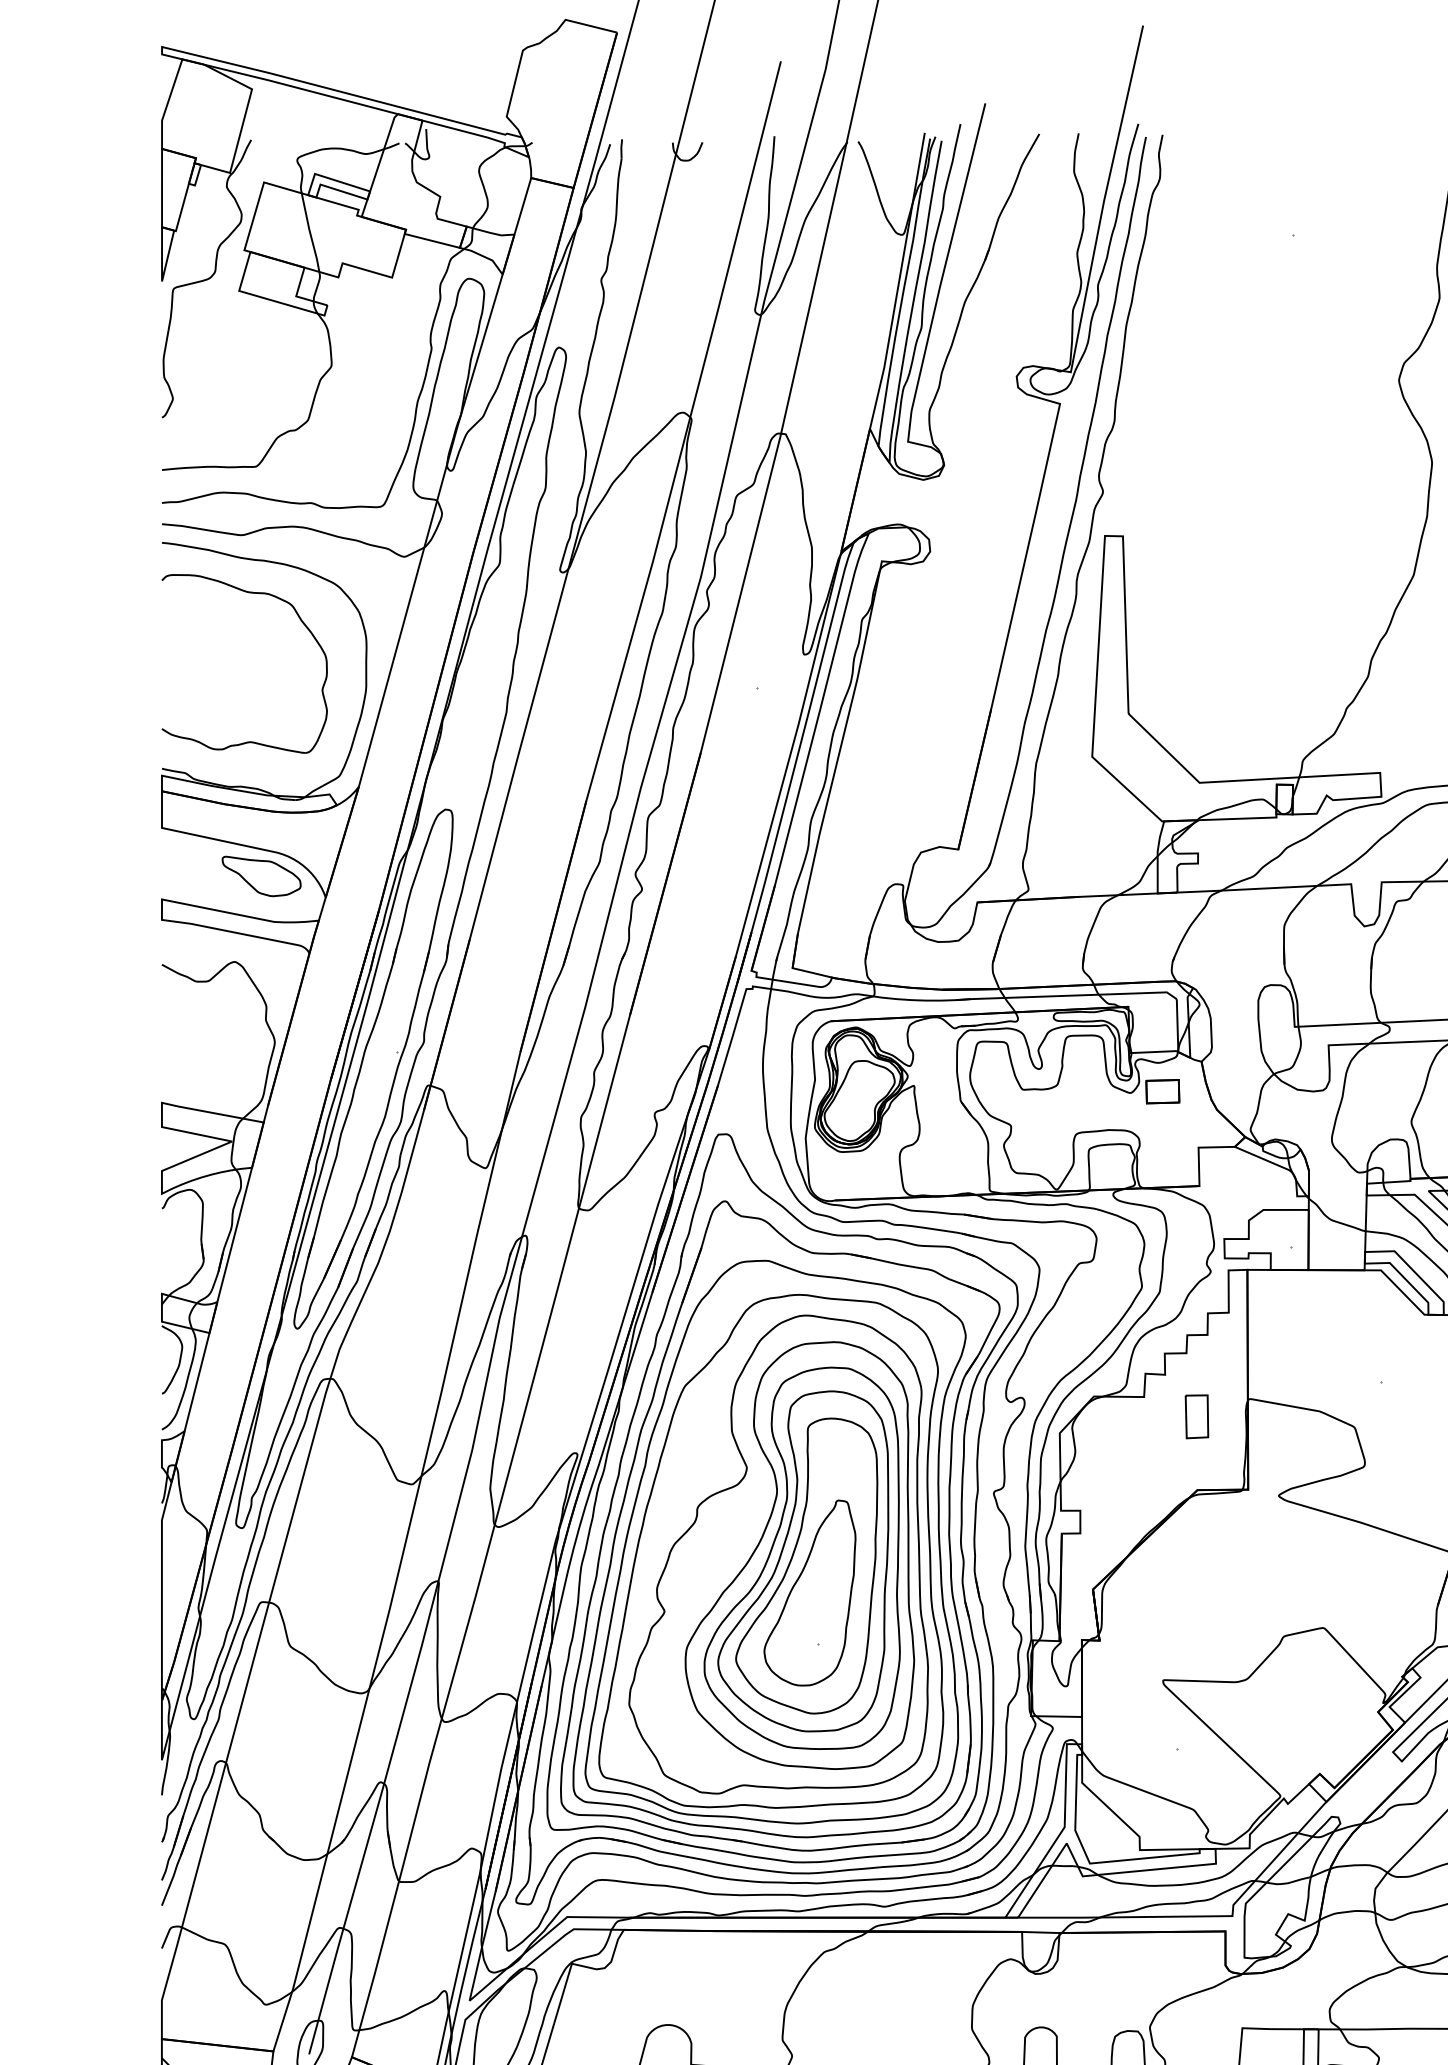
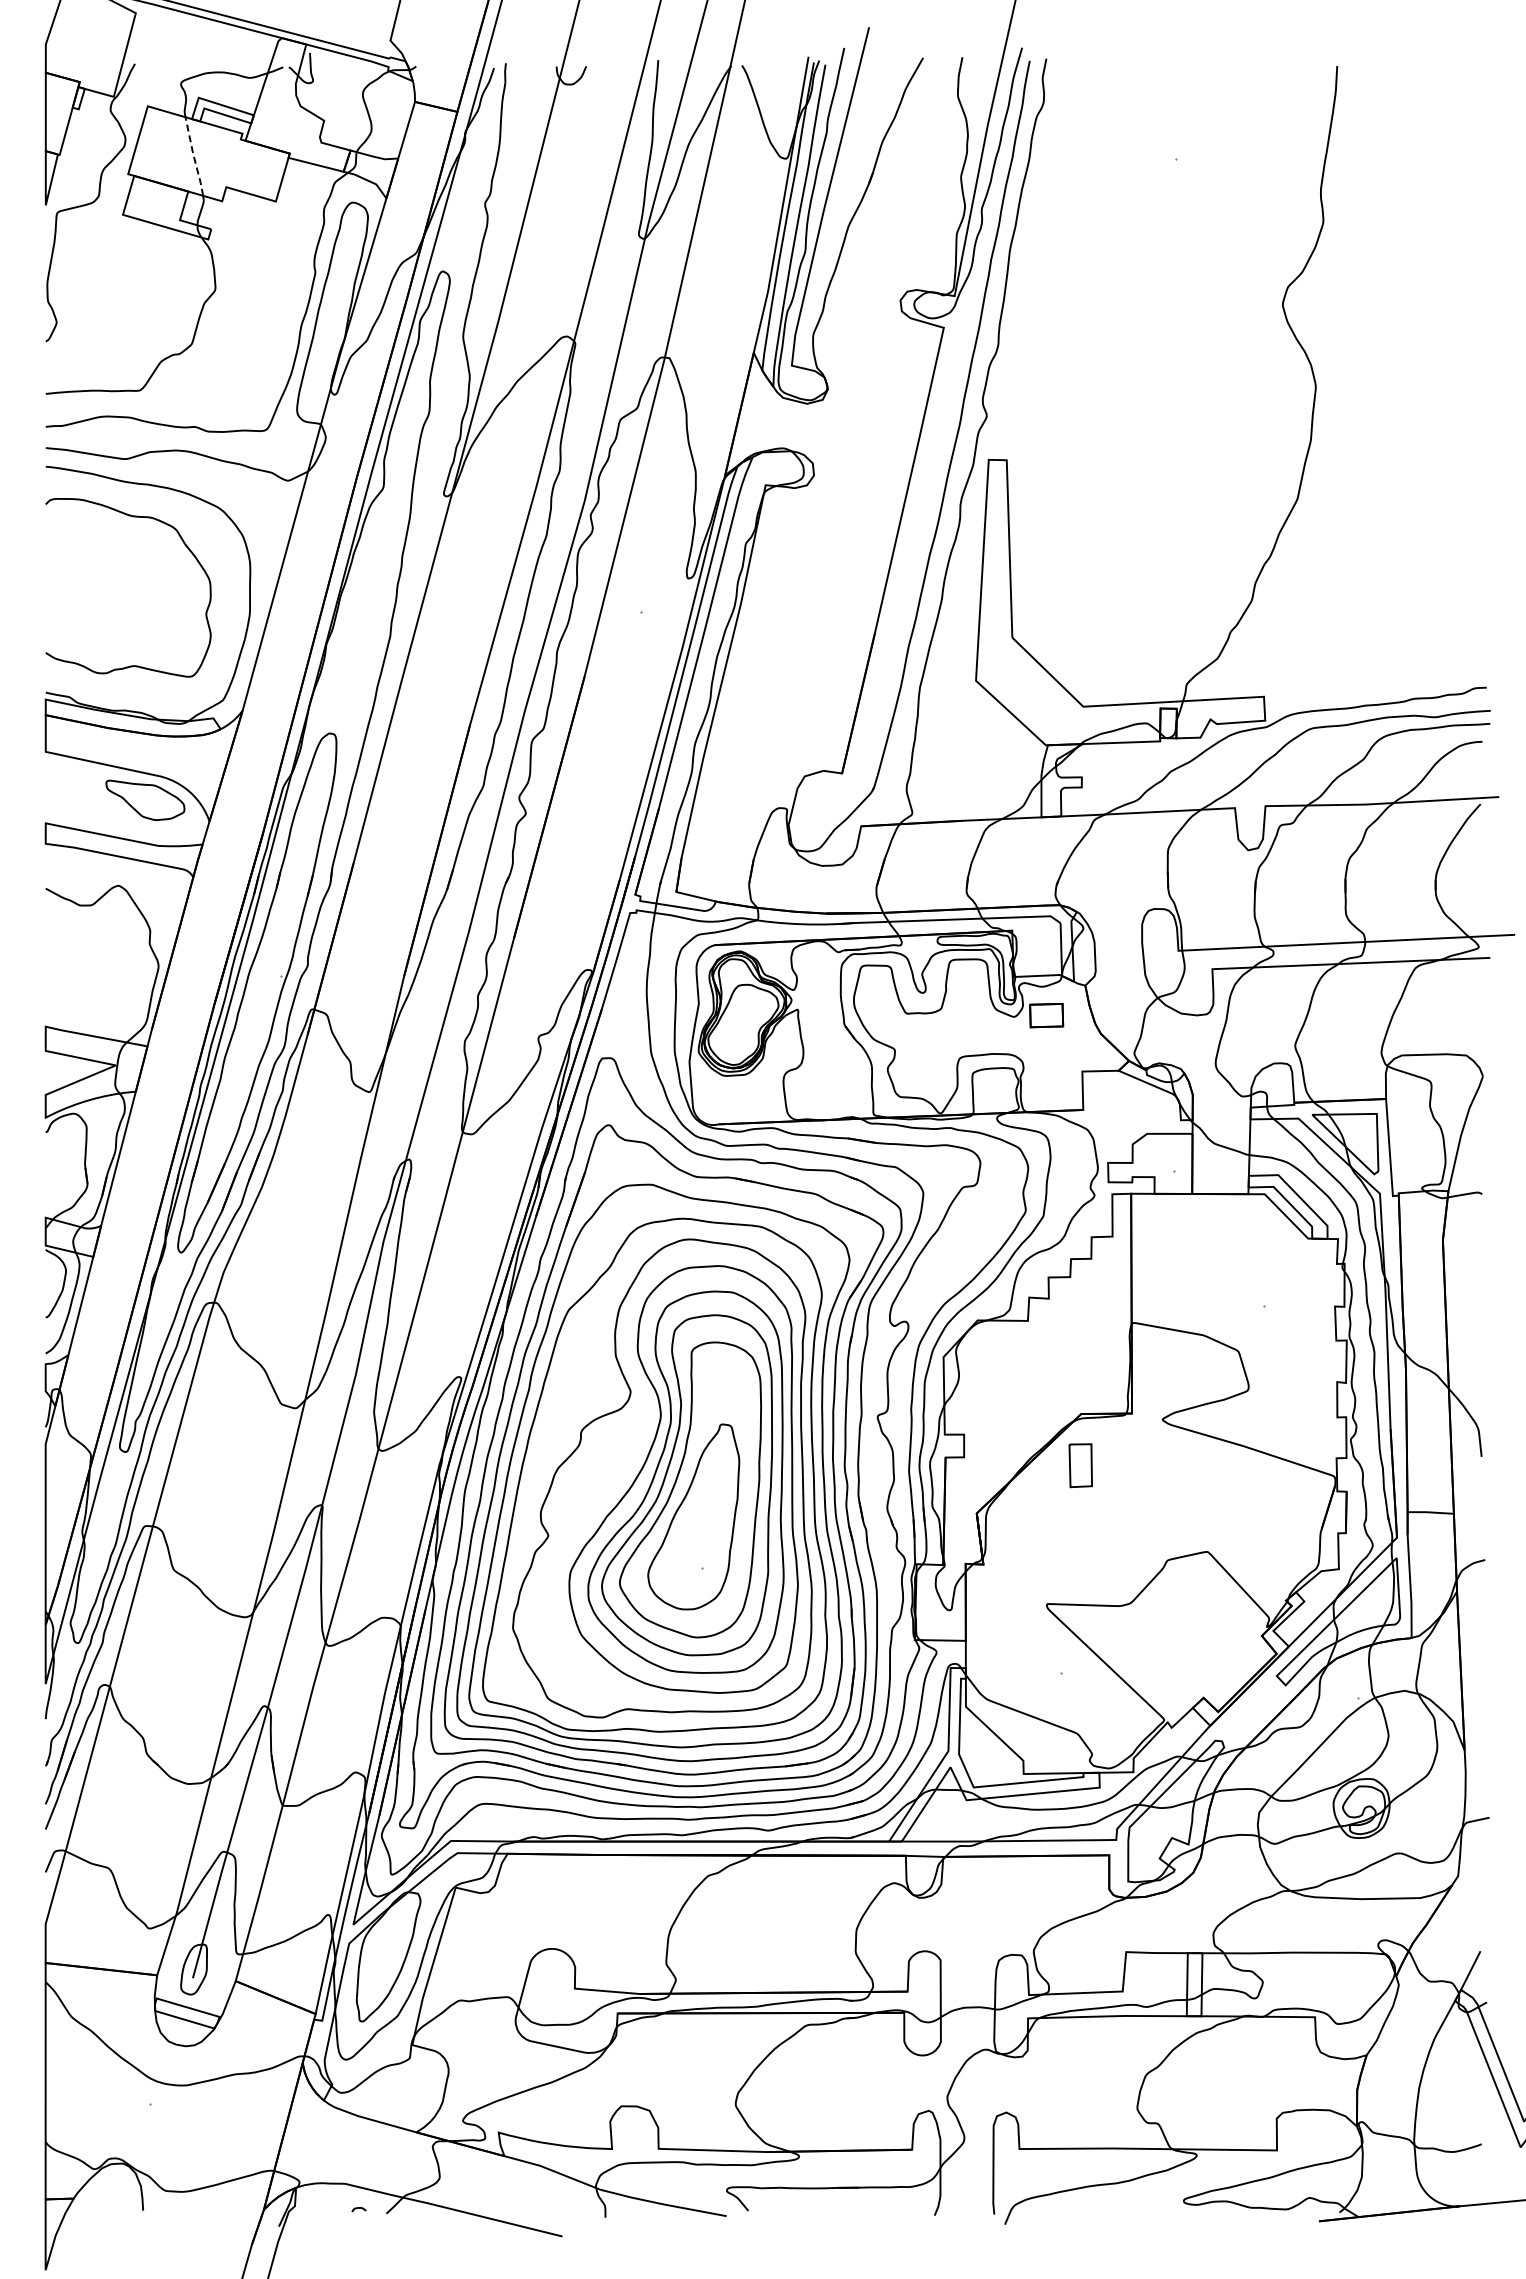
line: (309, 232) -> (193, 156), solid -> dashed
part: (1196, 1416) -> (1080, 1465), moved

